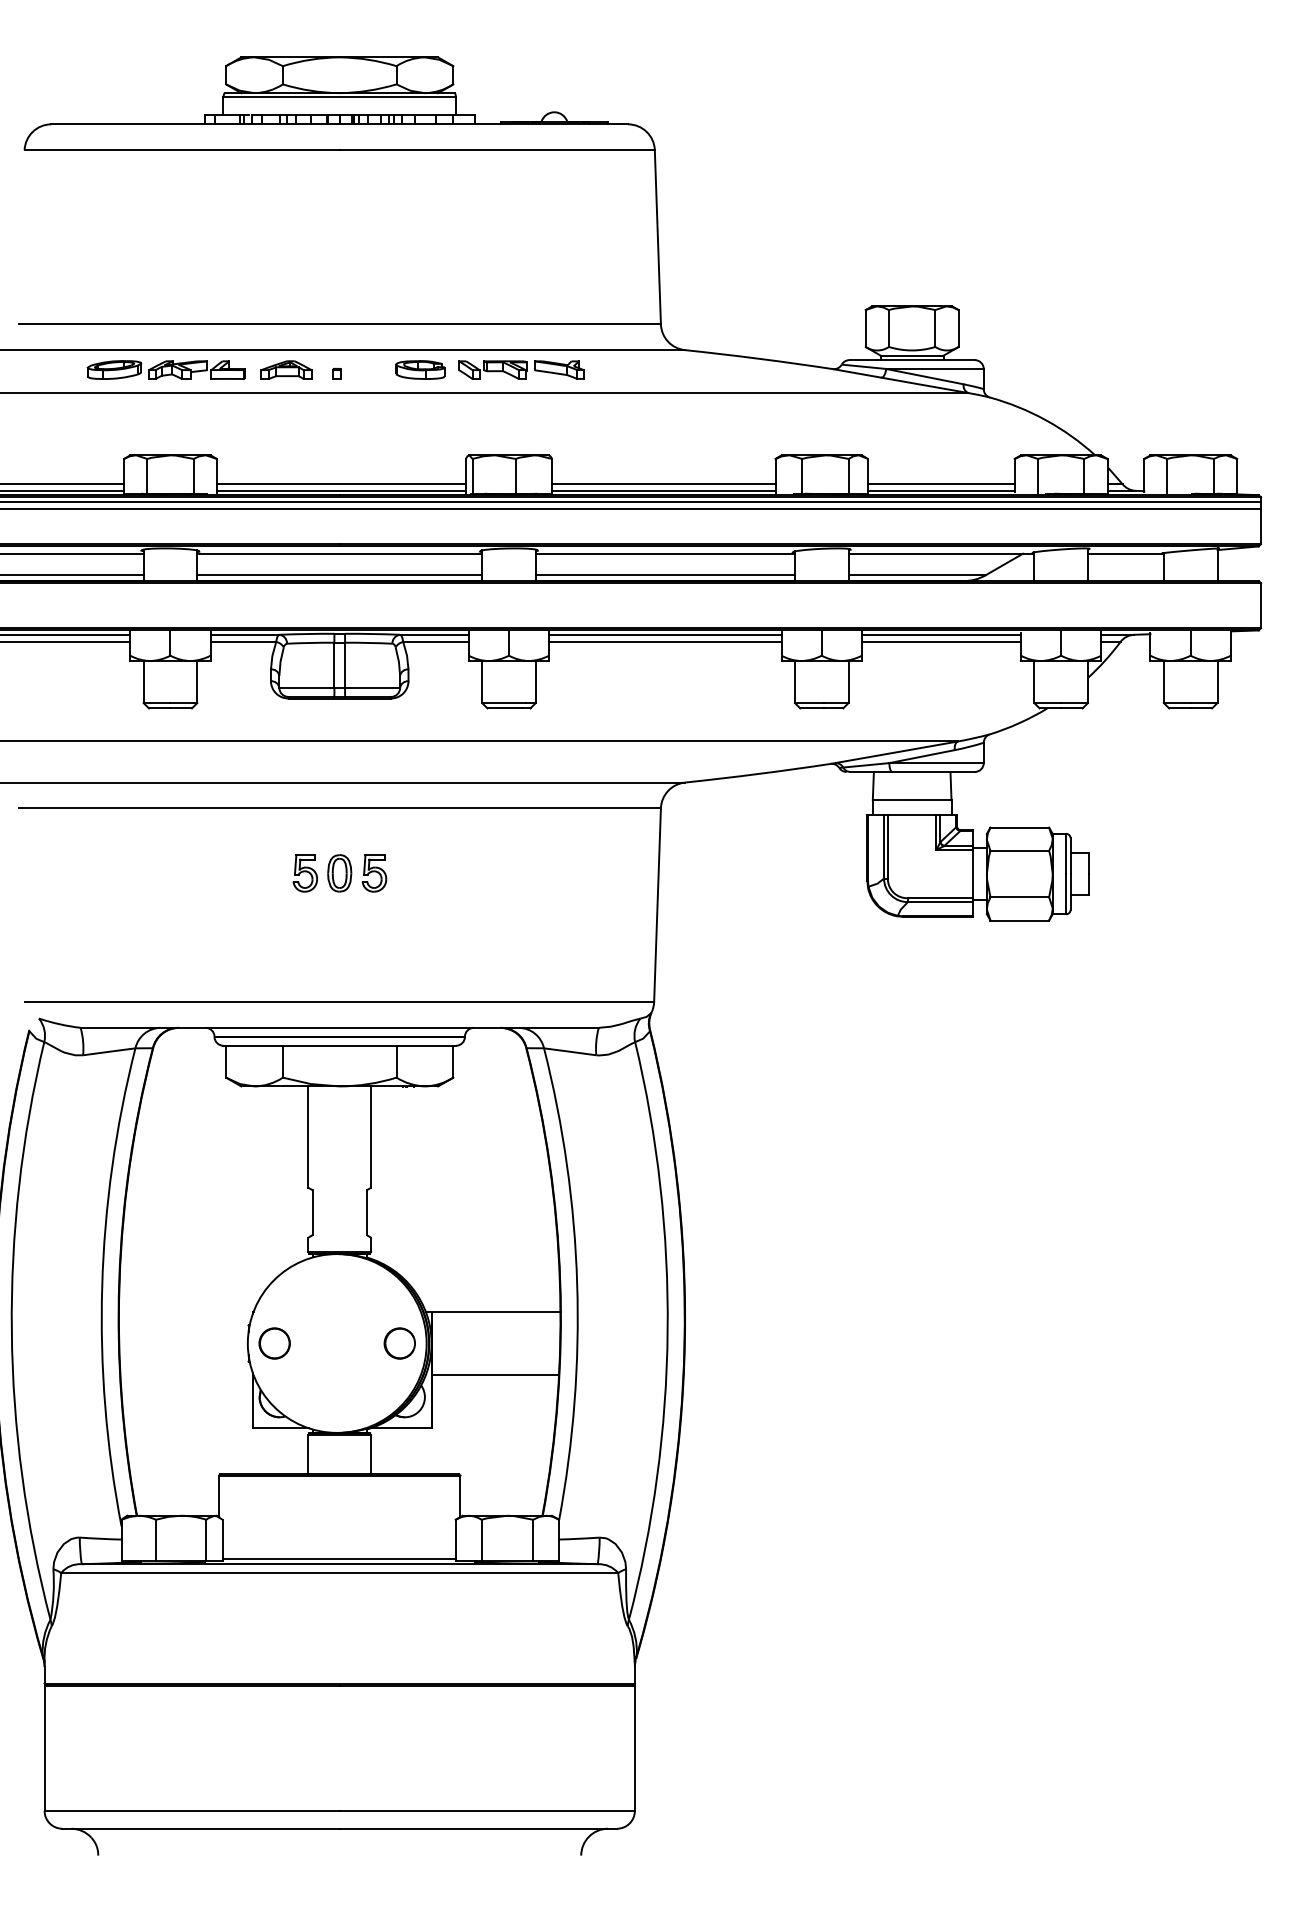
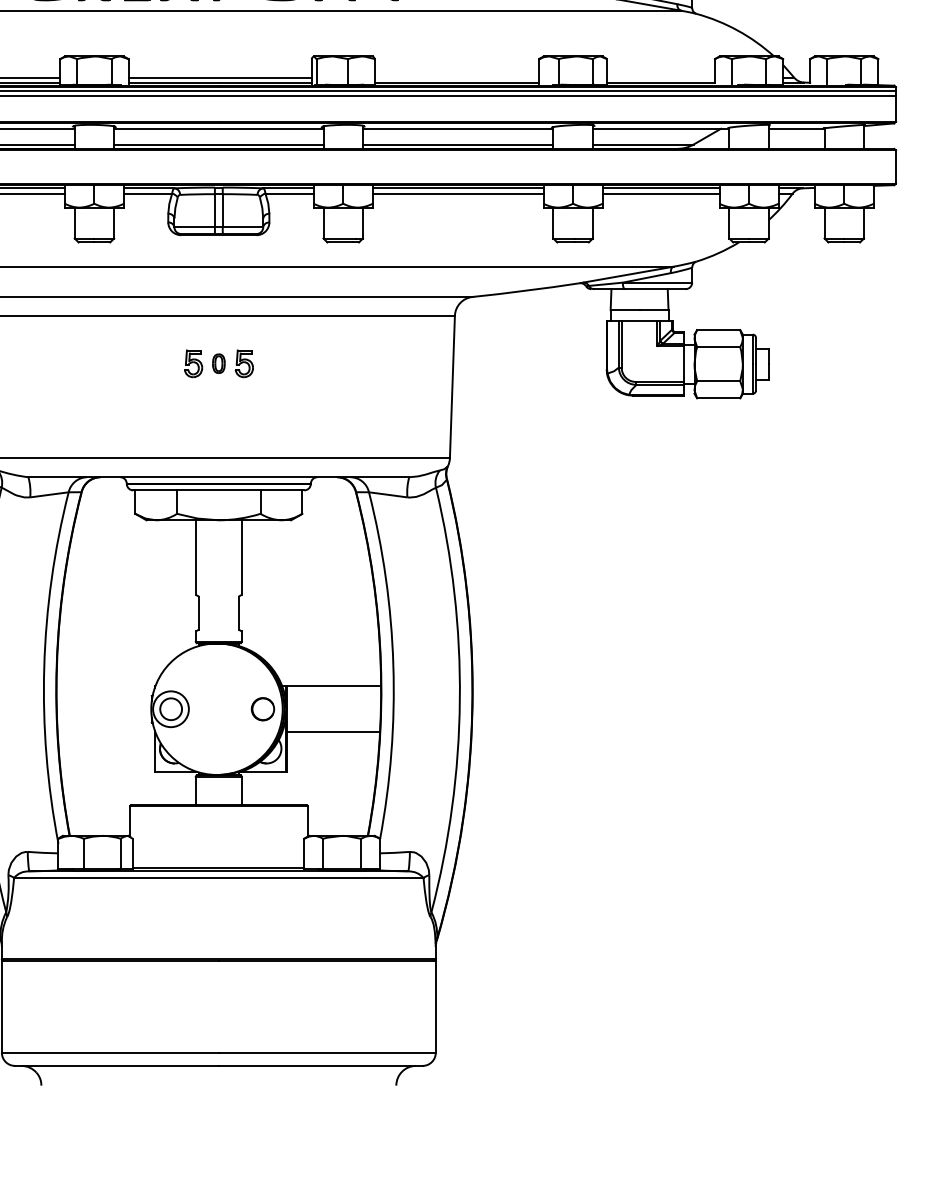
line: (663, 484) -> (456, 77), removed
line: (940, 484) -> (660, 77), removed
part: (339, 873) -> (218, 363), size x0.7
circle: (274, 1343) -> (170, 709), size x1.6

